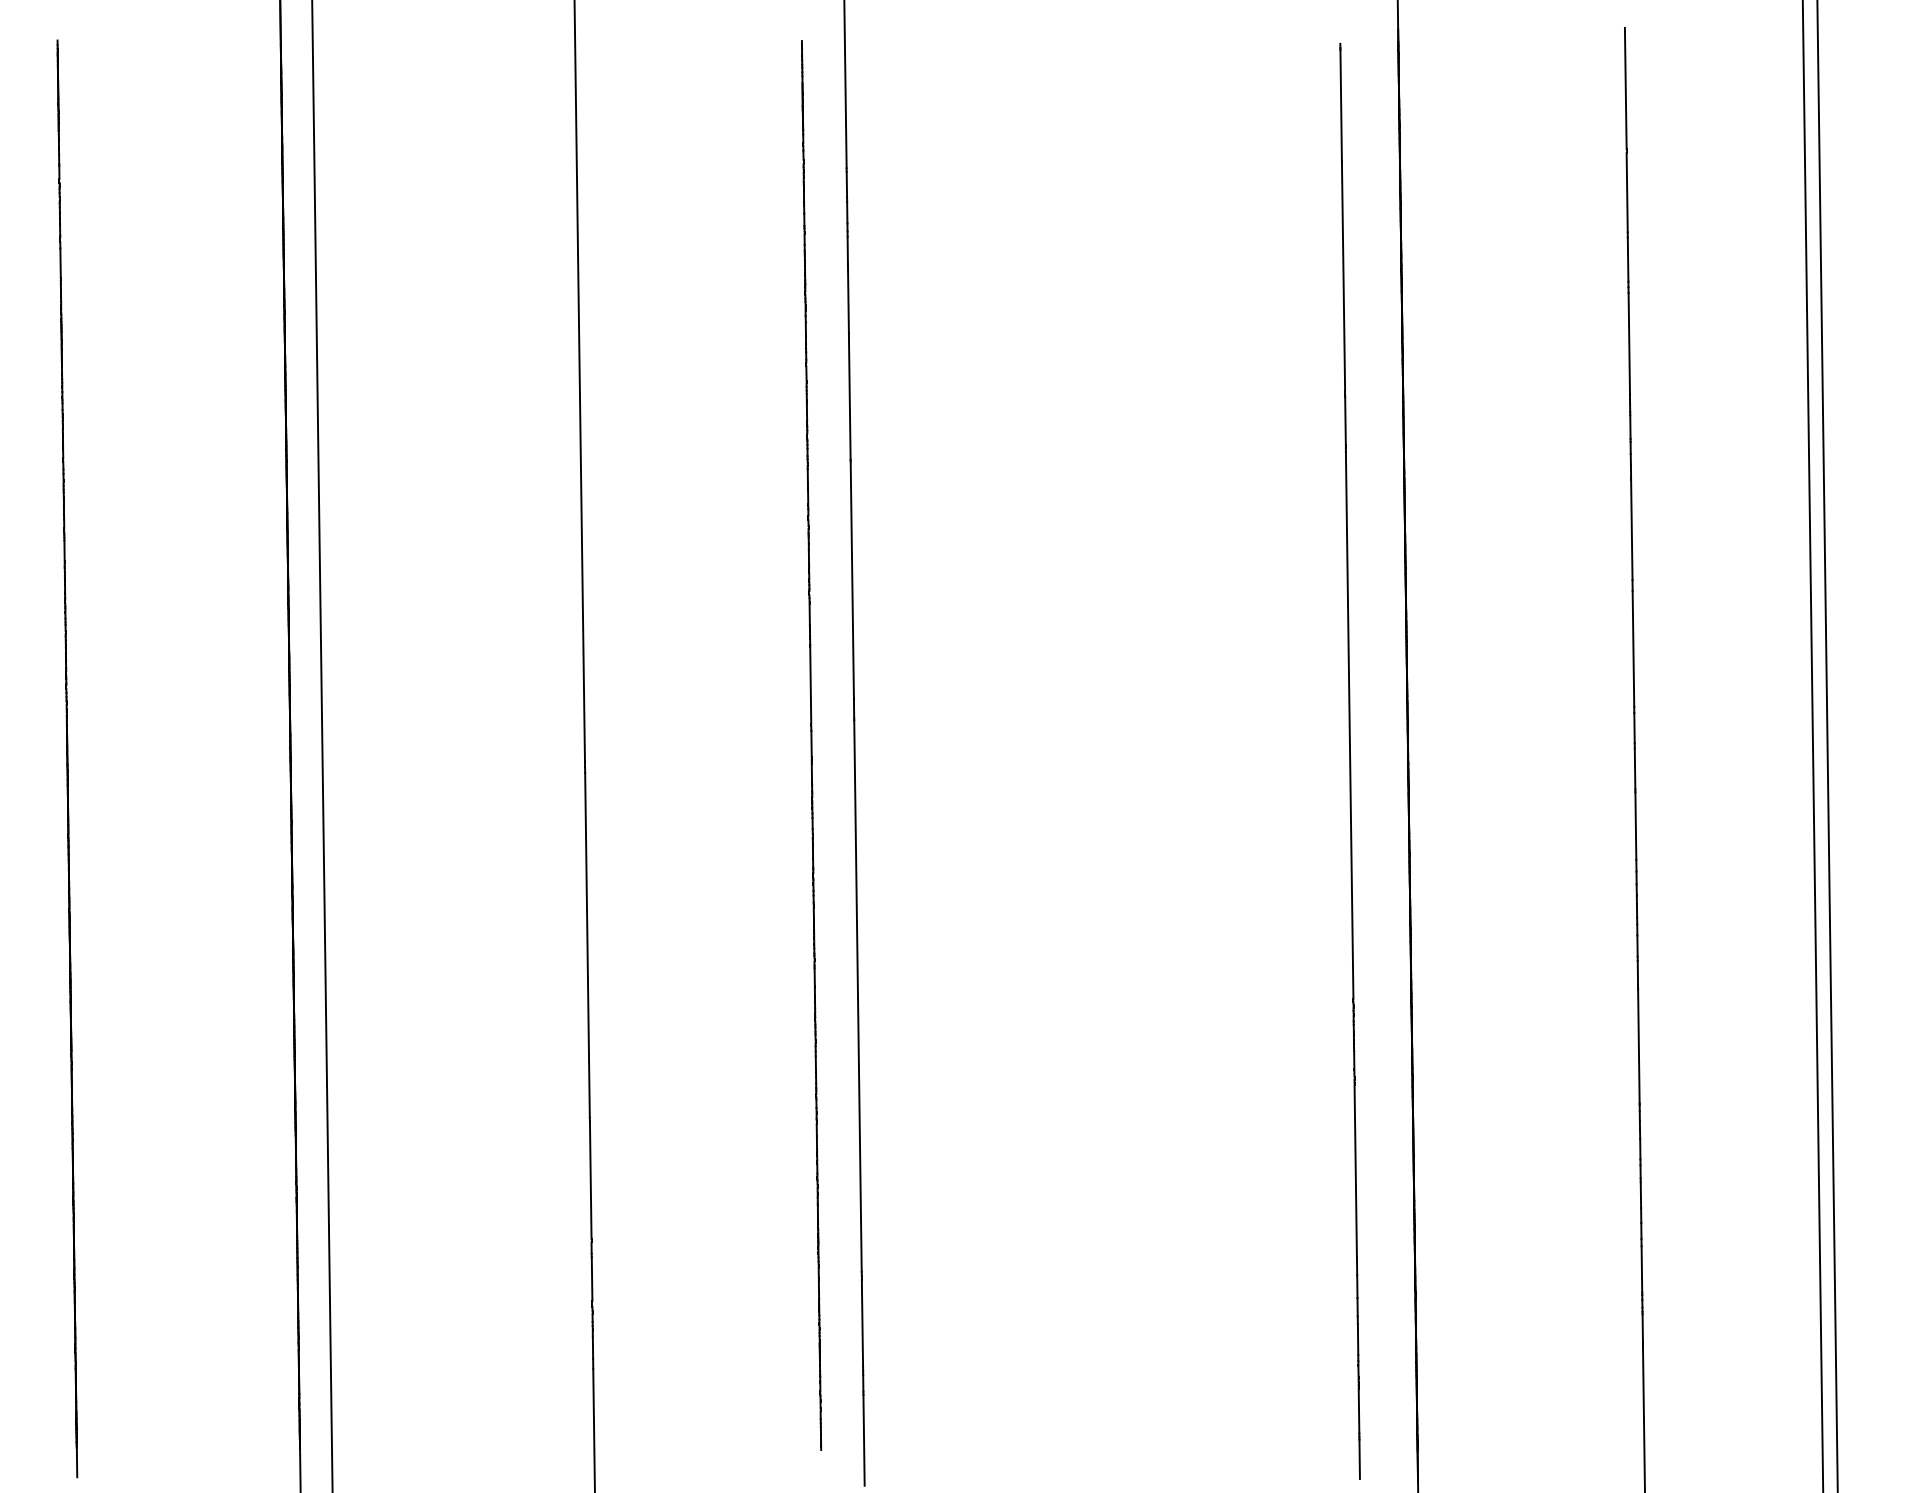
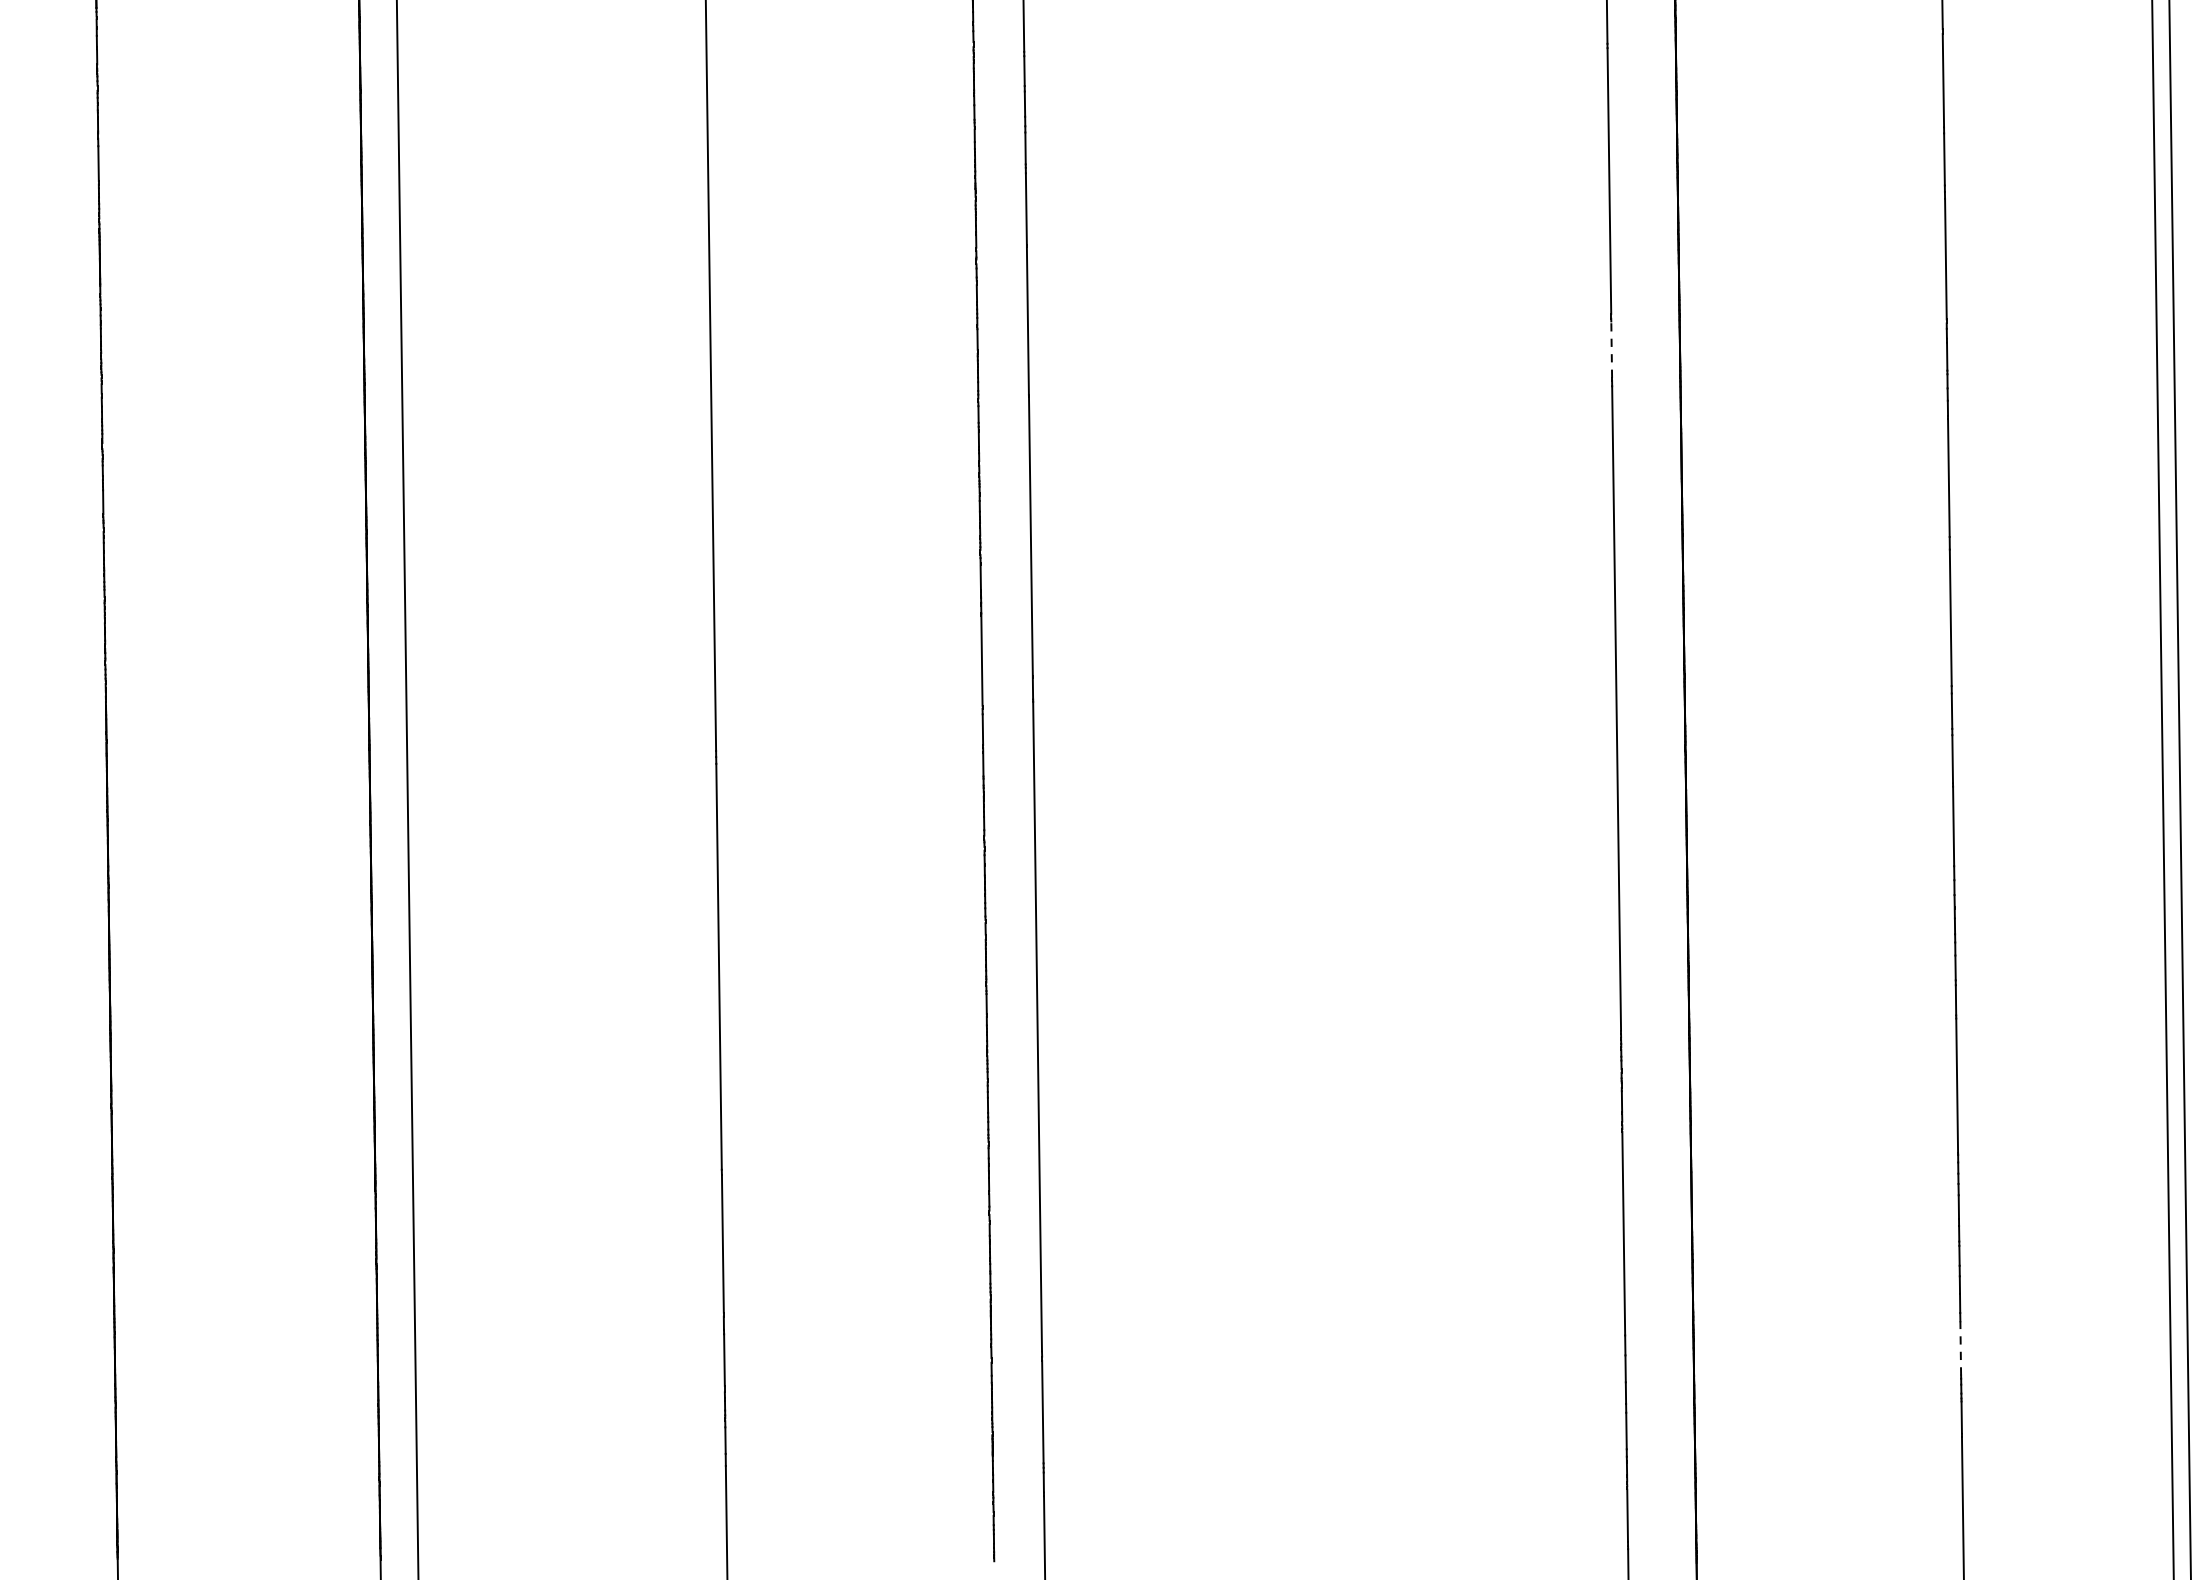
line: (1345, 421) -> (1611, 350), solid -> dashed
line: (1641, 1268) -> (1960, 1347), solid -> dashed

